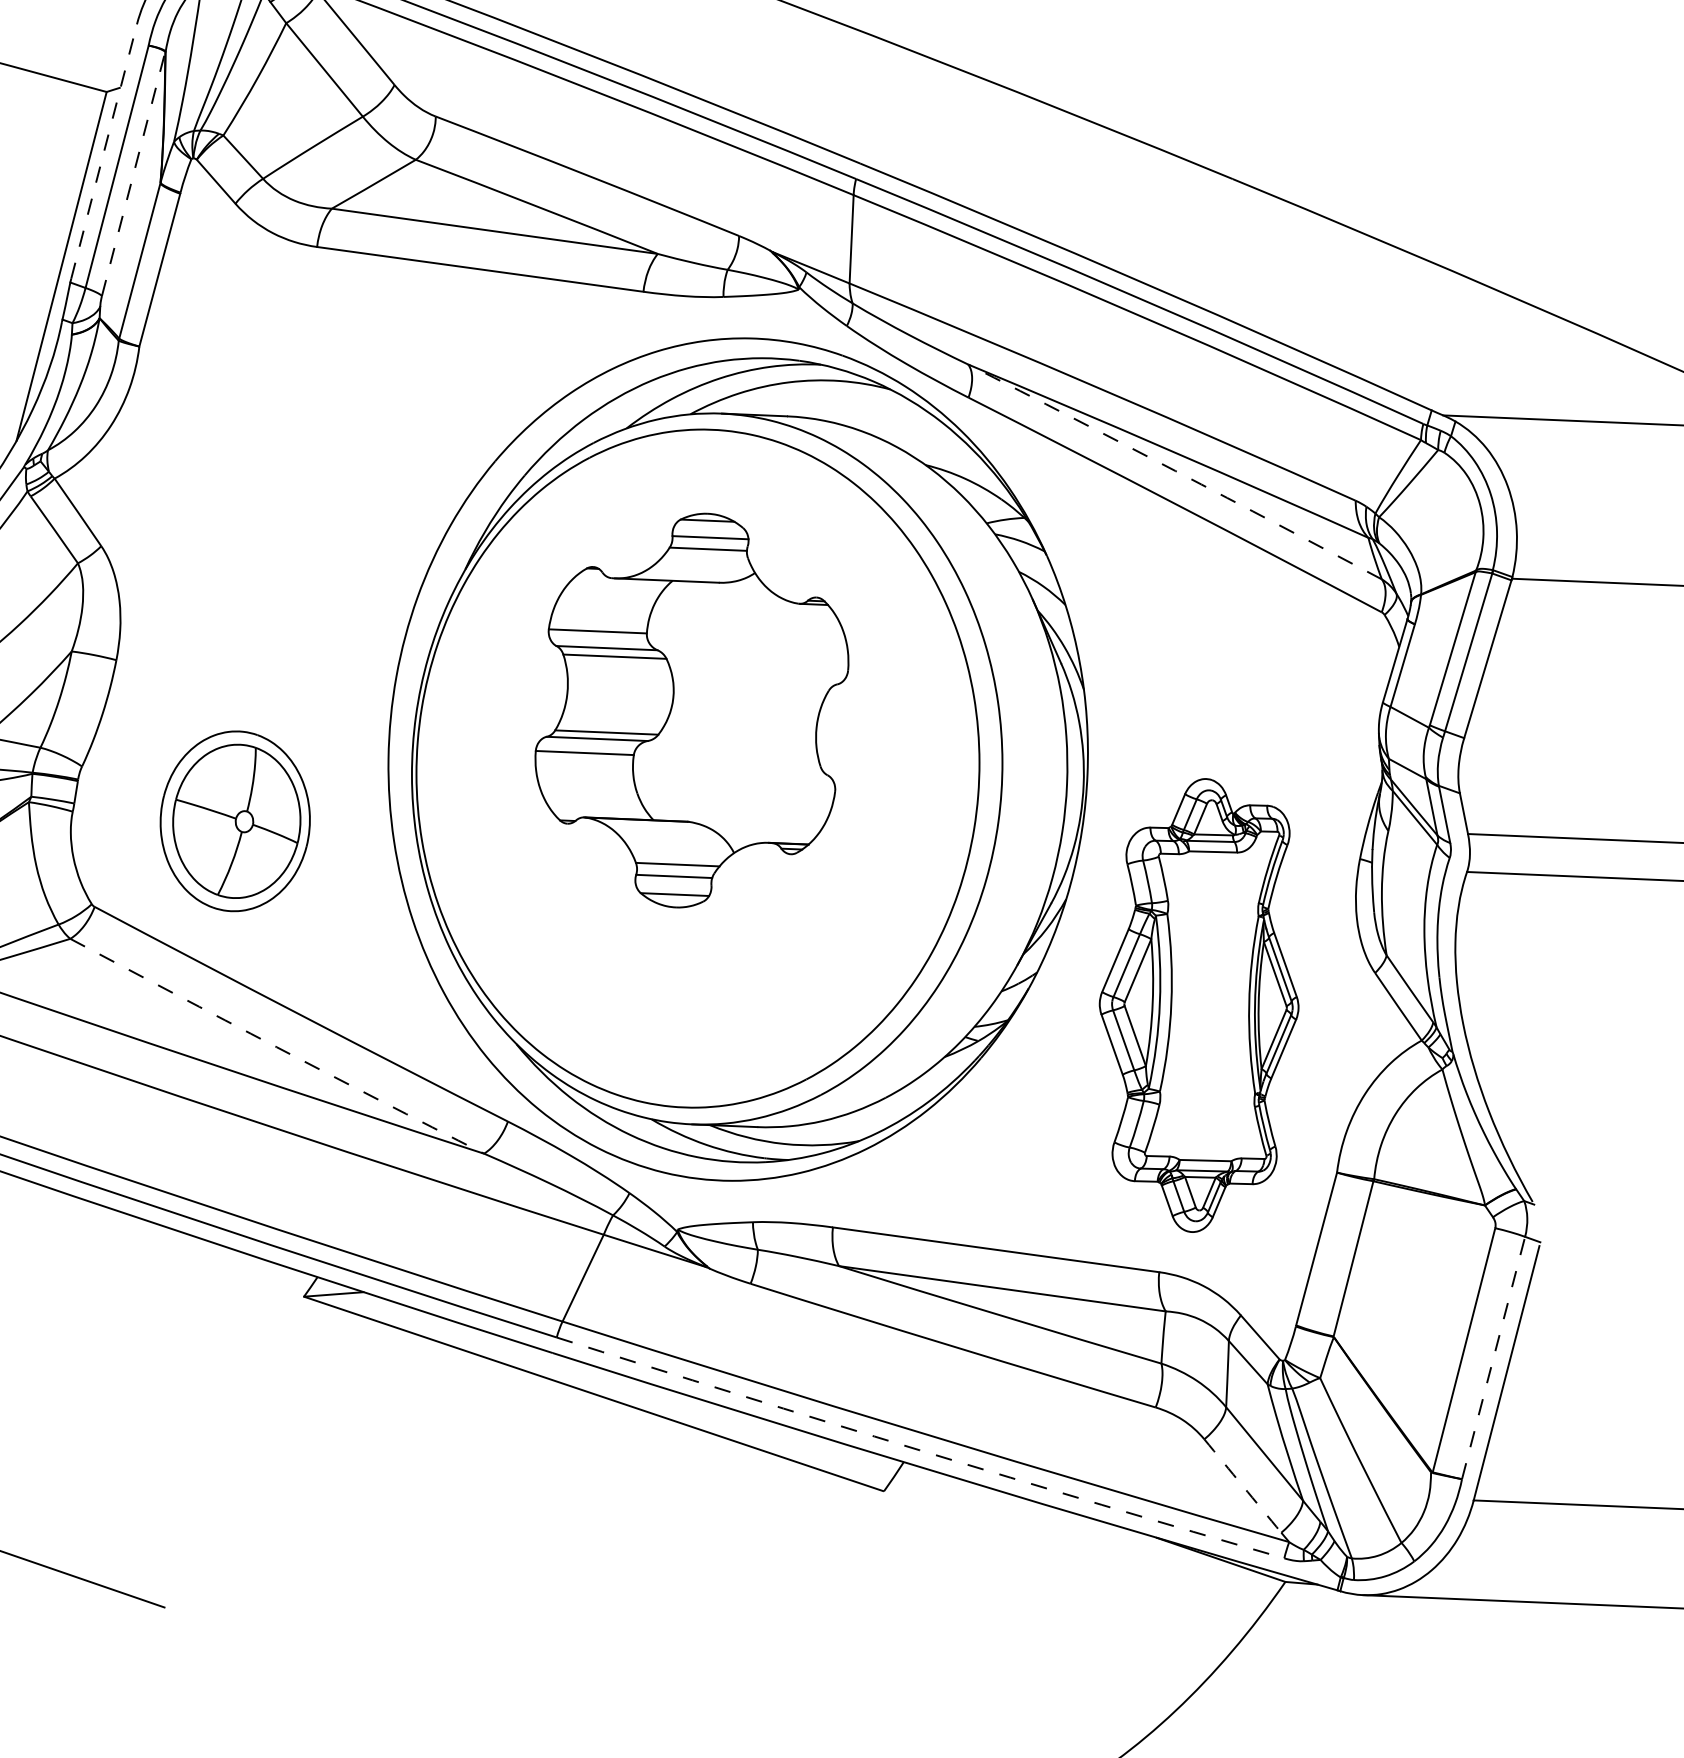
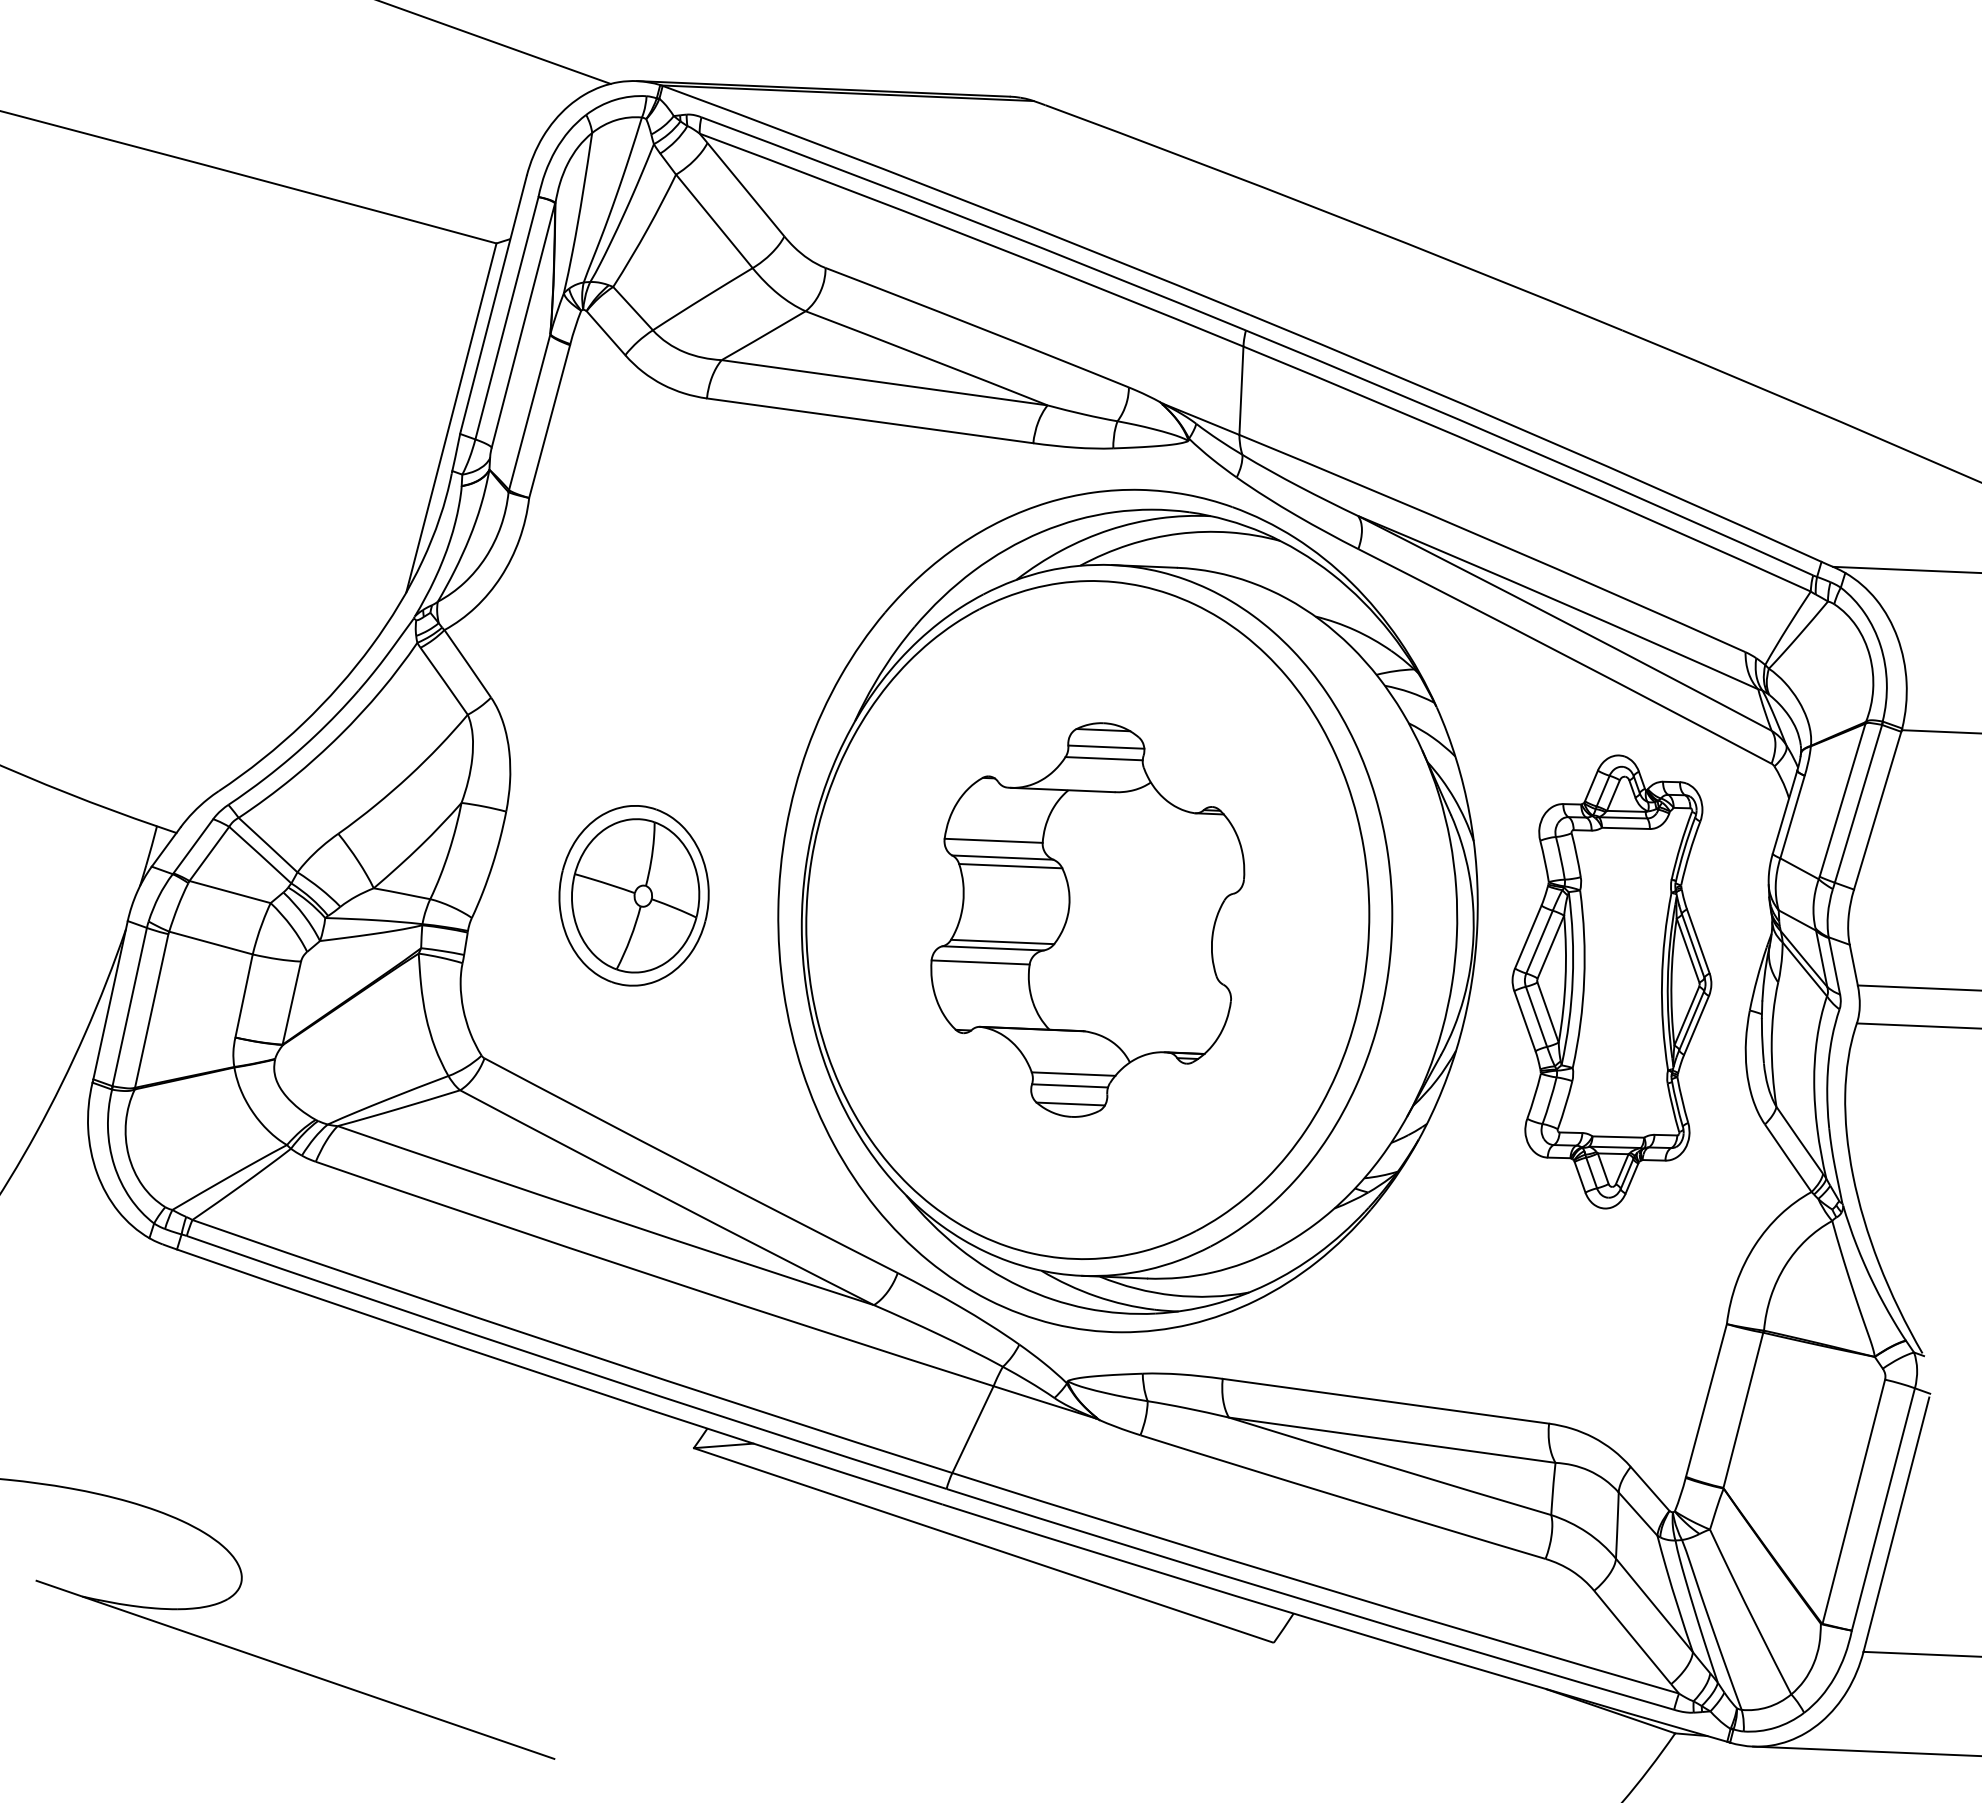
line: (104, 151) -> (494, 302), dashed -> solid
line: (133, 173) -> (523, 324), dashed -> solid
arc: (1175, 471) -> (1565, 622), dashed -> solid
part: (691, 710) -> (1087, 919), moved
part: (234, 821) -> (633, 895), moved
part: (1198, 1005) -> (1611, 981), moved
arc: (276, 1047) -> (666, 1198), dashed -> solid
line: (1493, 1357) -> (1883, 1508), dashed -> solid
arc: (919, 1450) -> (1309, 1601), dashed -> solid
arc: (1242, 1486) -> (1632, 1637), dashed -> solid

